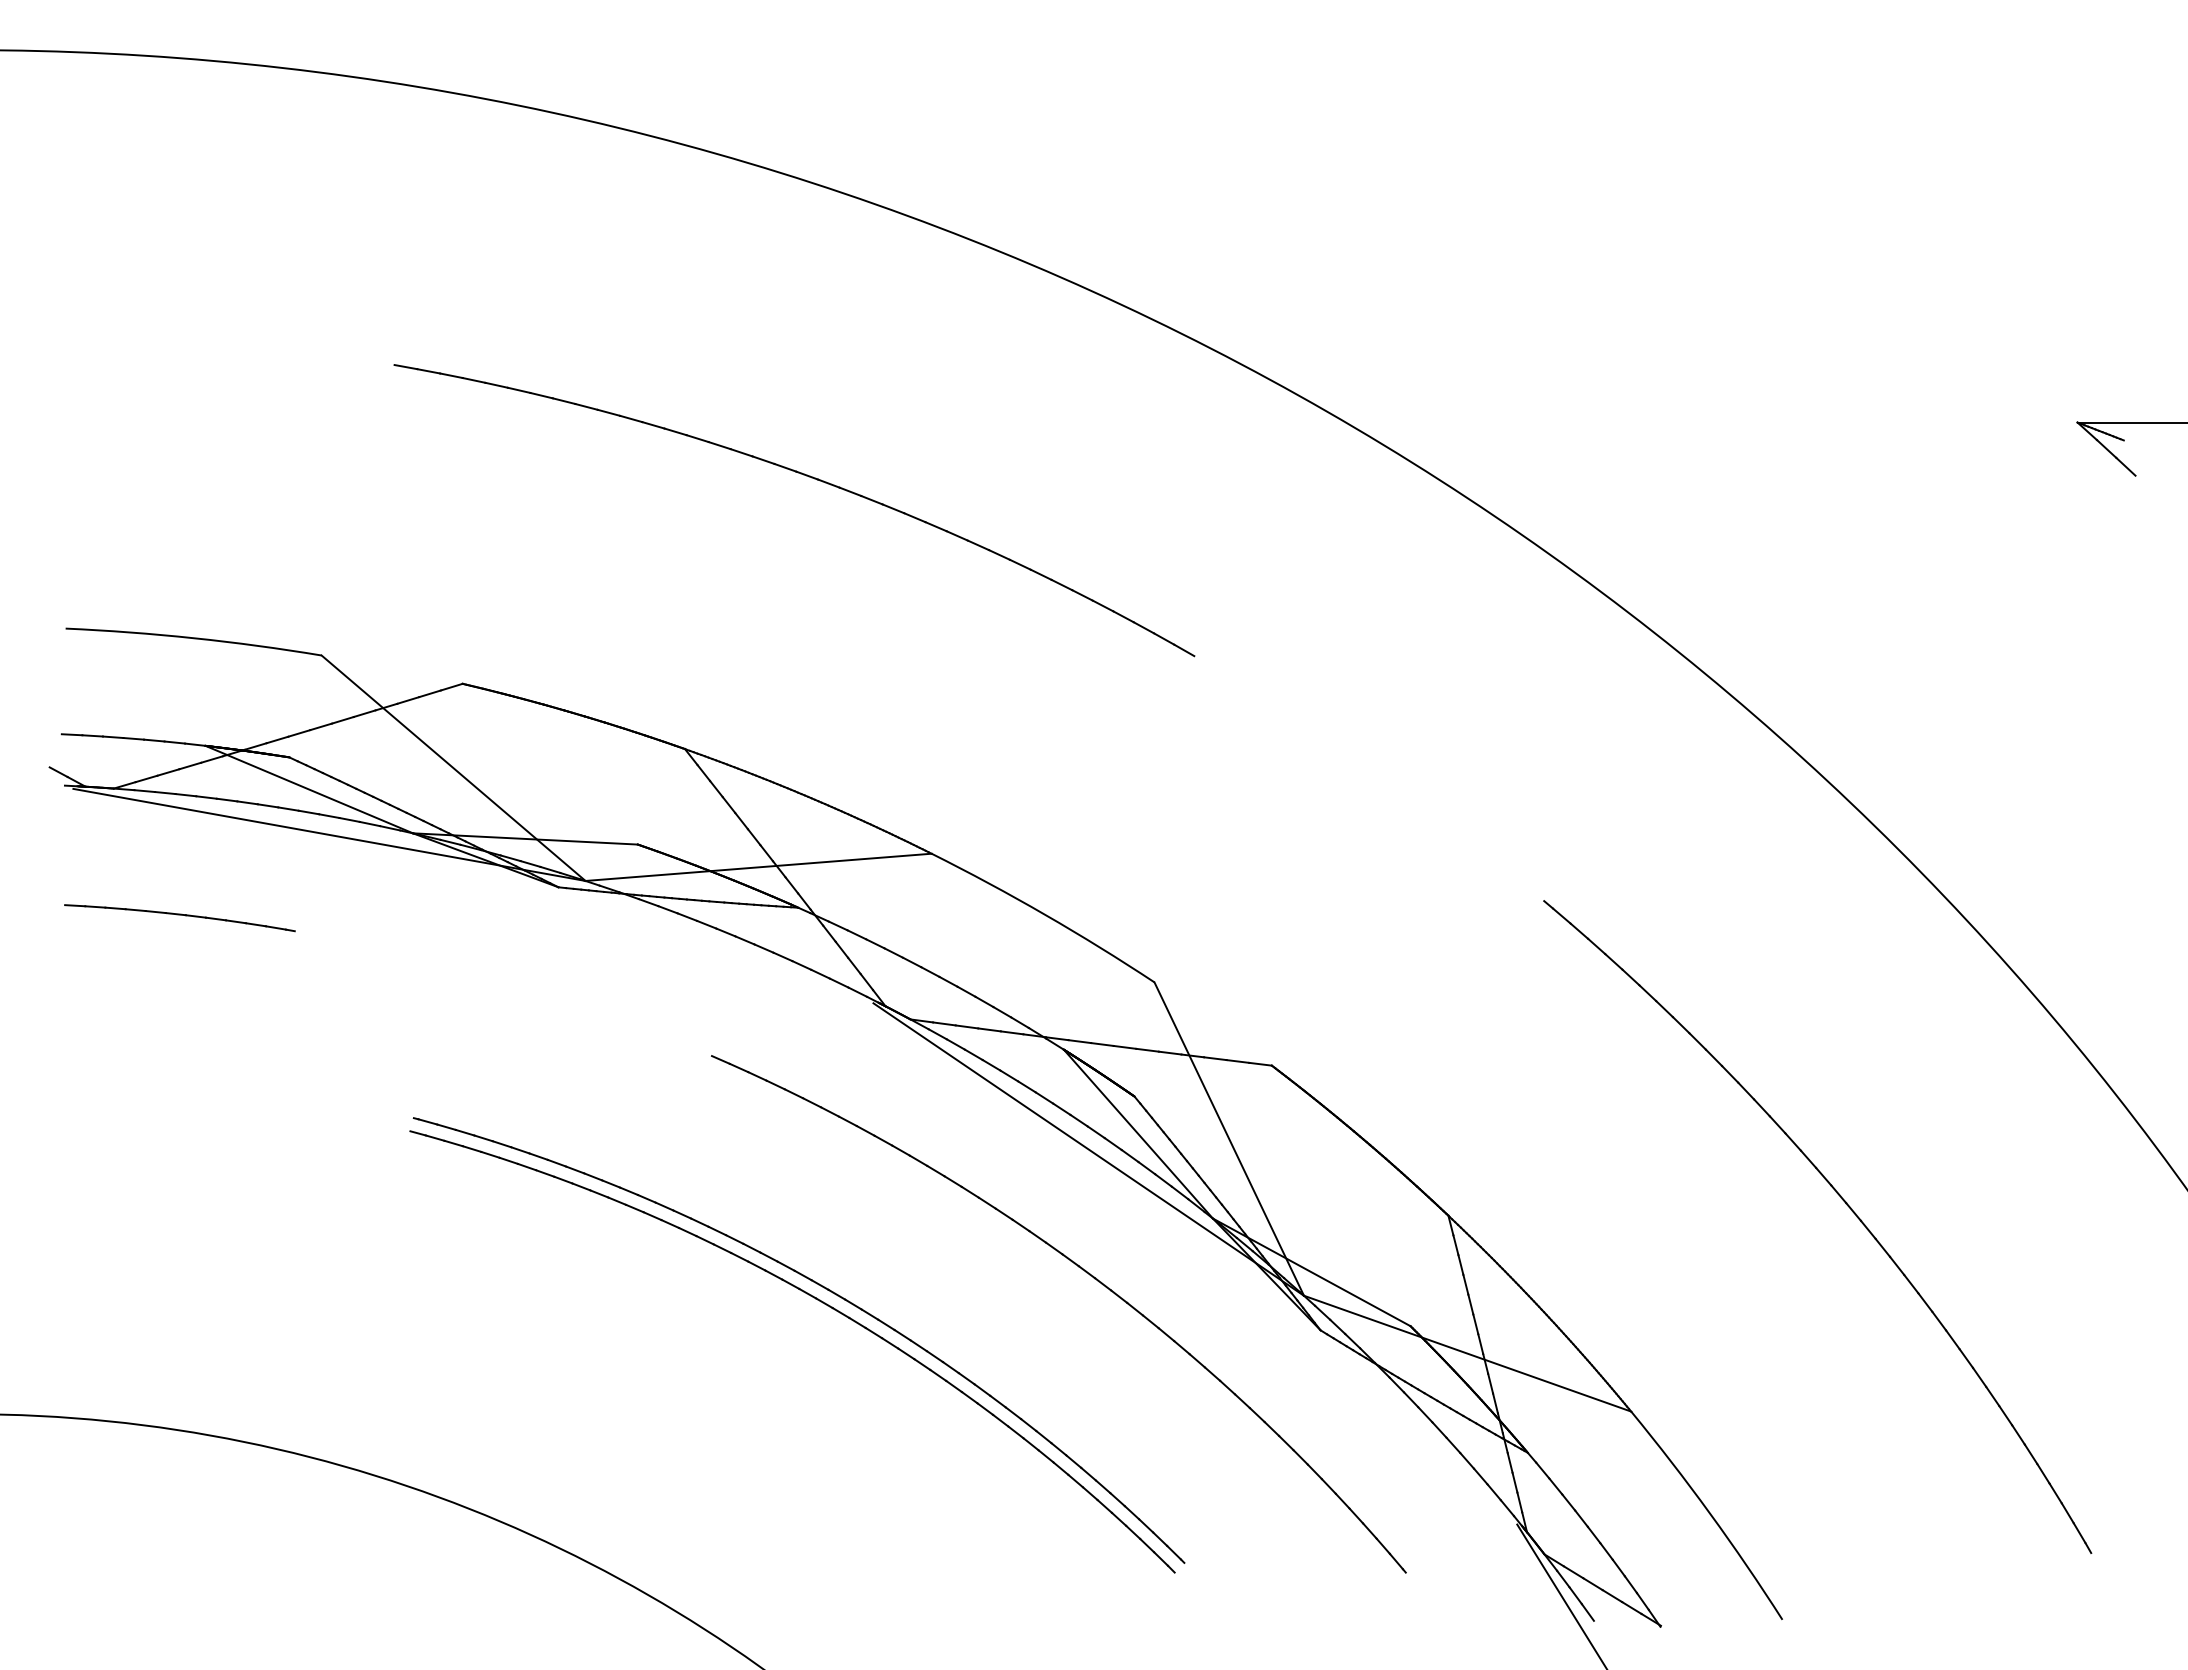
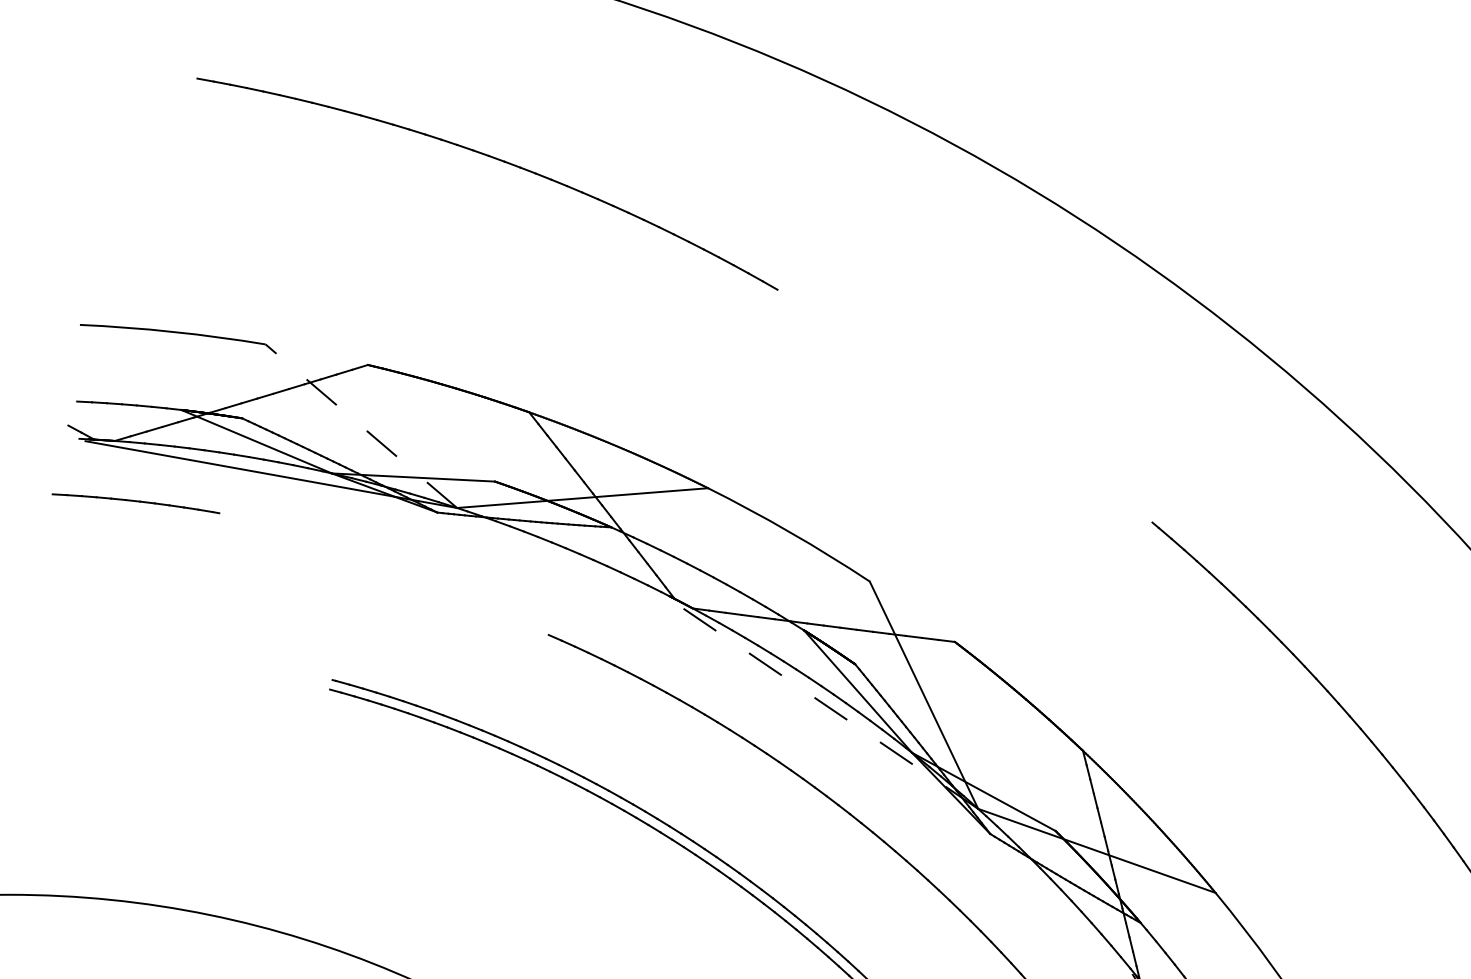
part: (806, 476) -> (496, 159), moved
line: (453, 768) -> (361, 426), solid -> dashed
part: (179, 918) -> (135, 504), moved
line: (1088, 1149) -> (821, 702), solid -> dashed

